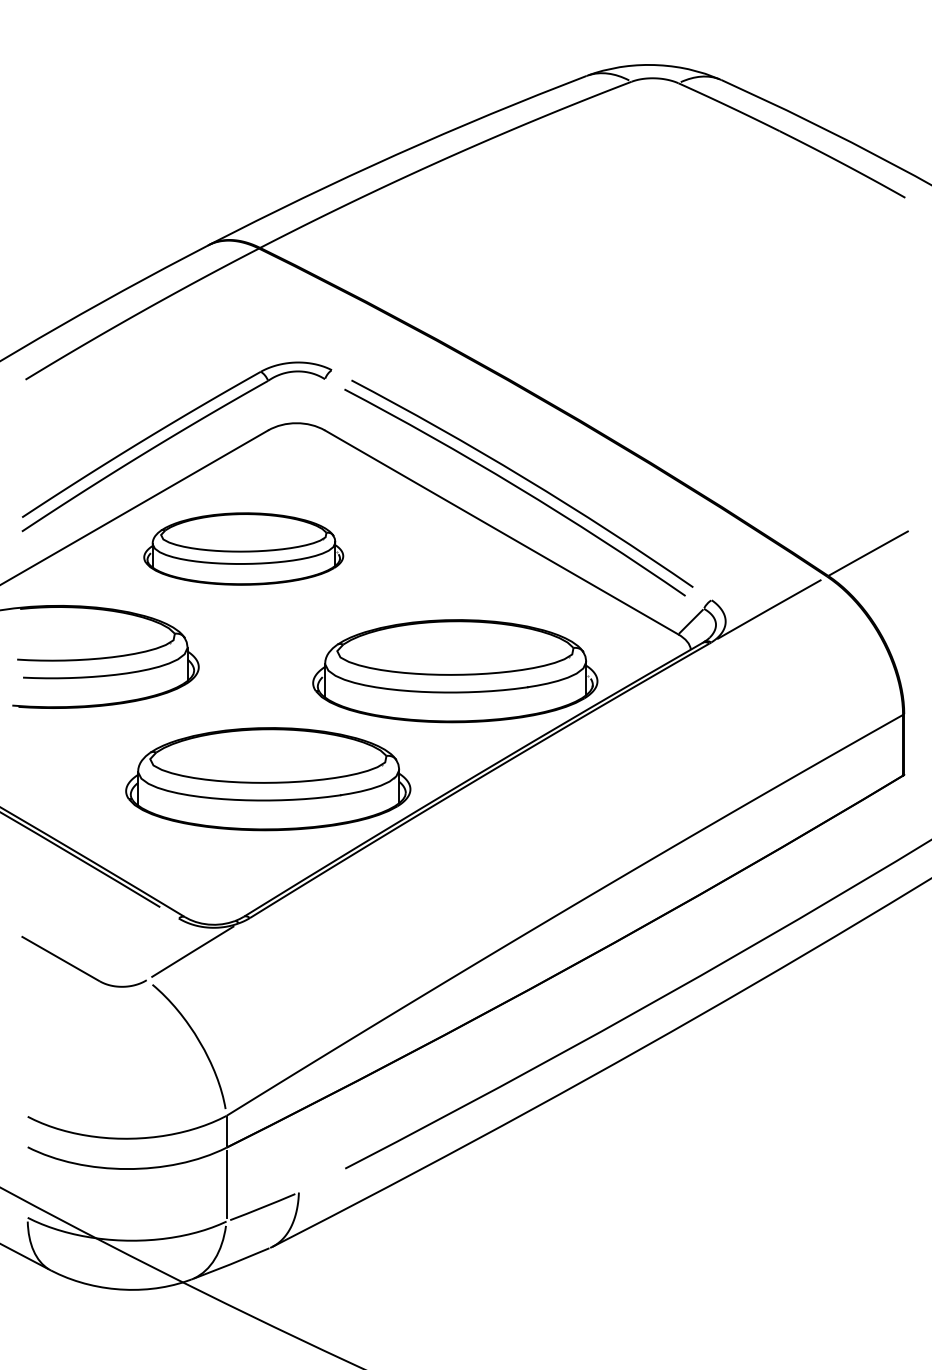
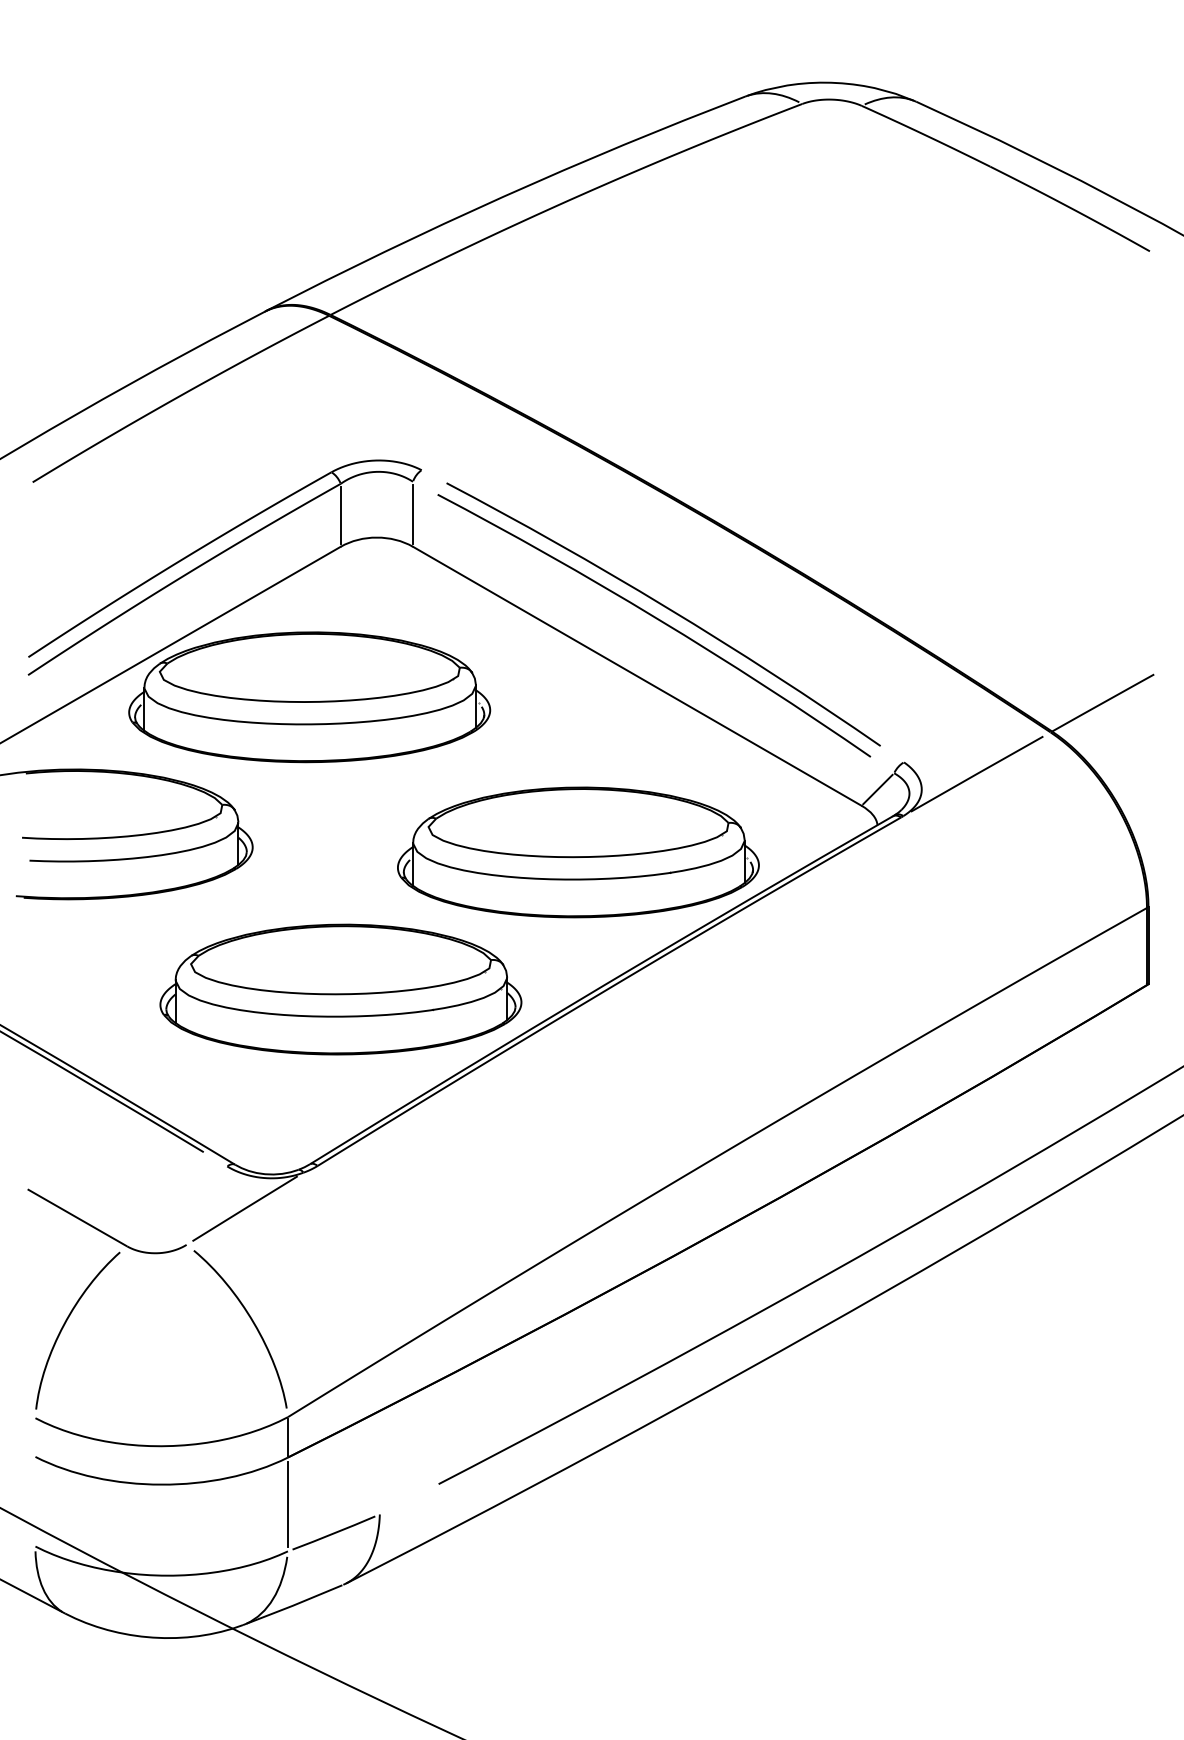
line: (267, 405) -> (340, 514), added
line: (324, 405) -> (412, 514), added
part: (243, 549) -> (309, 697), size x1.43
curve: (51, 1042) -> (65, 1324), added

